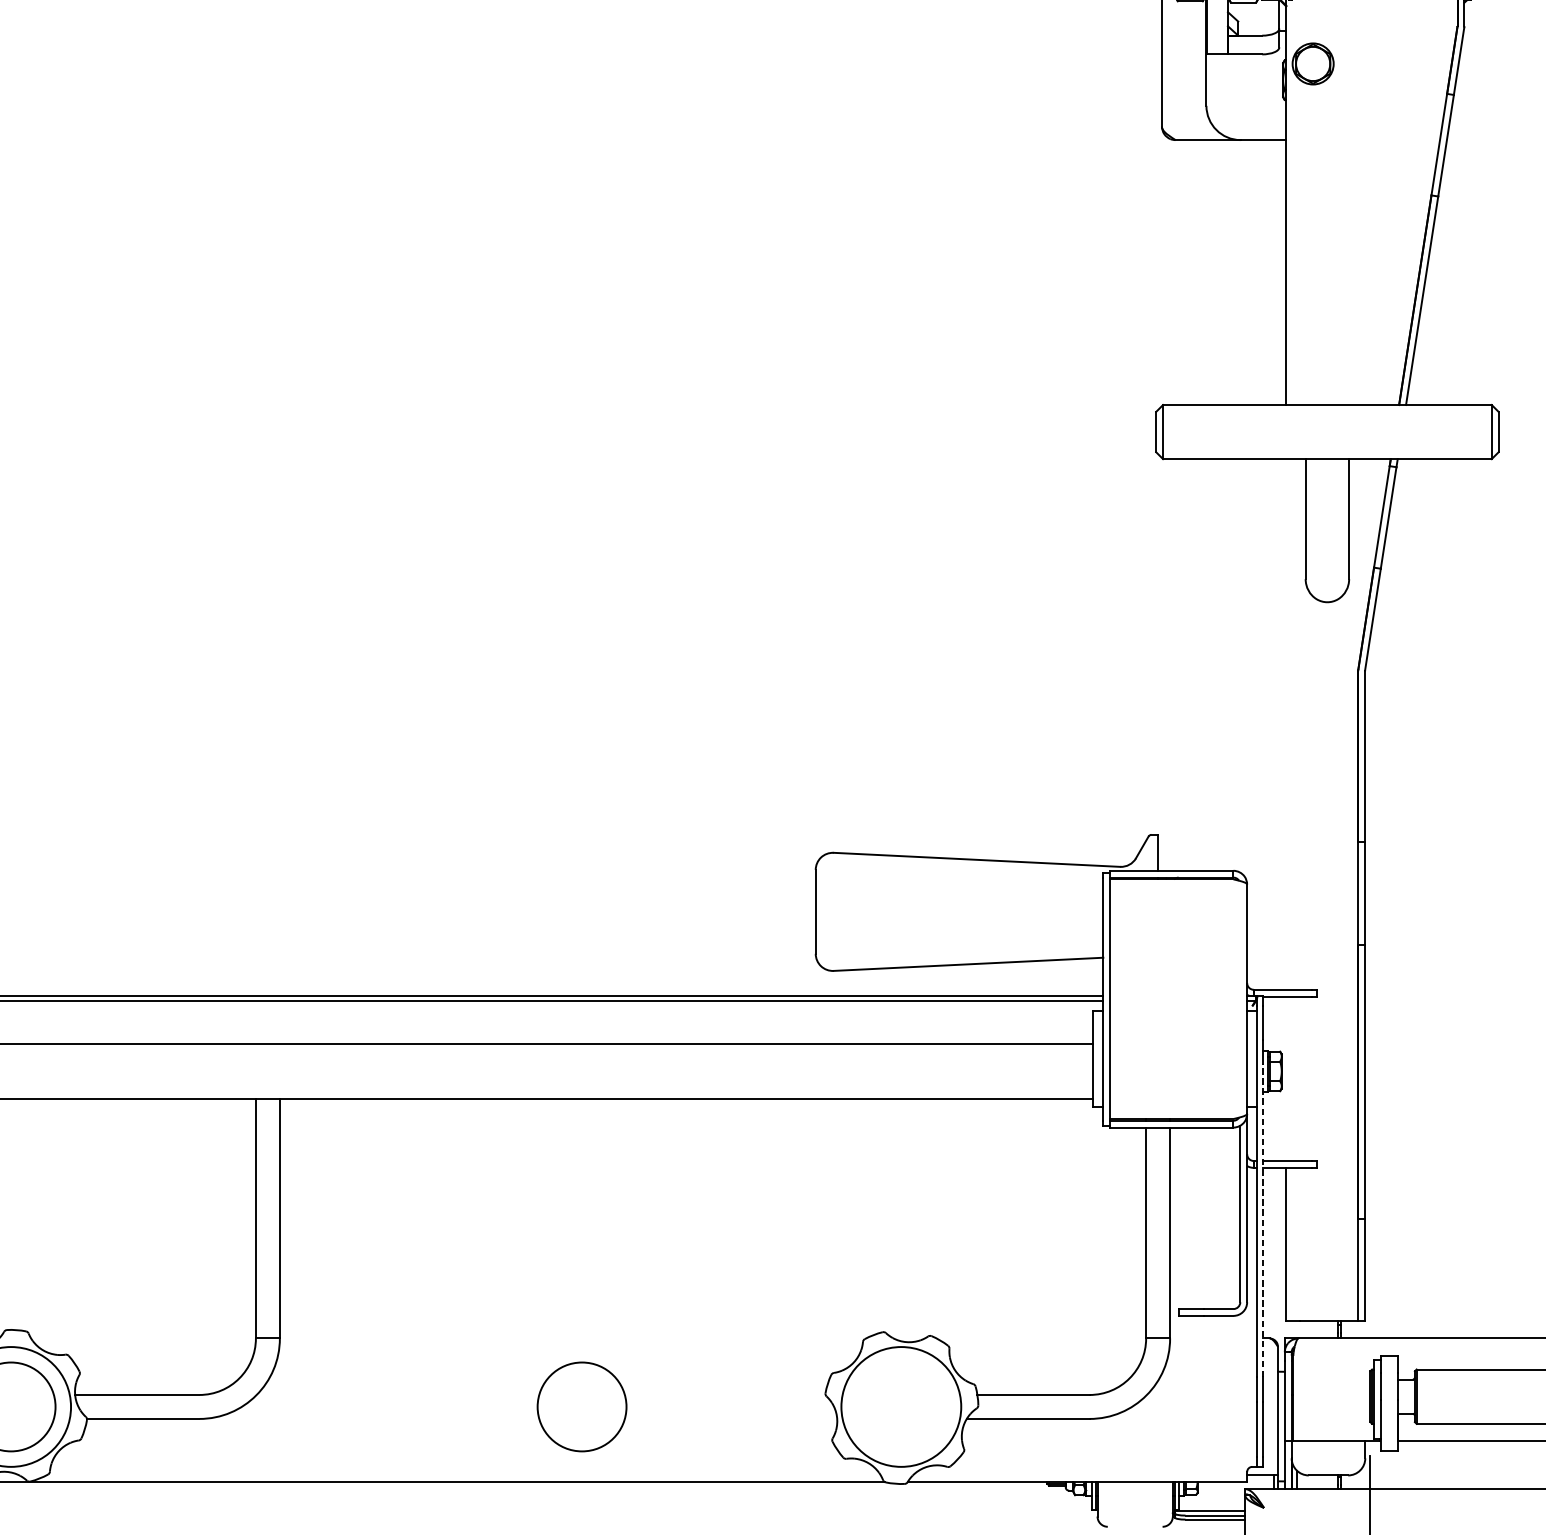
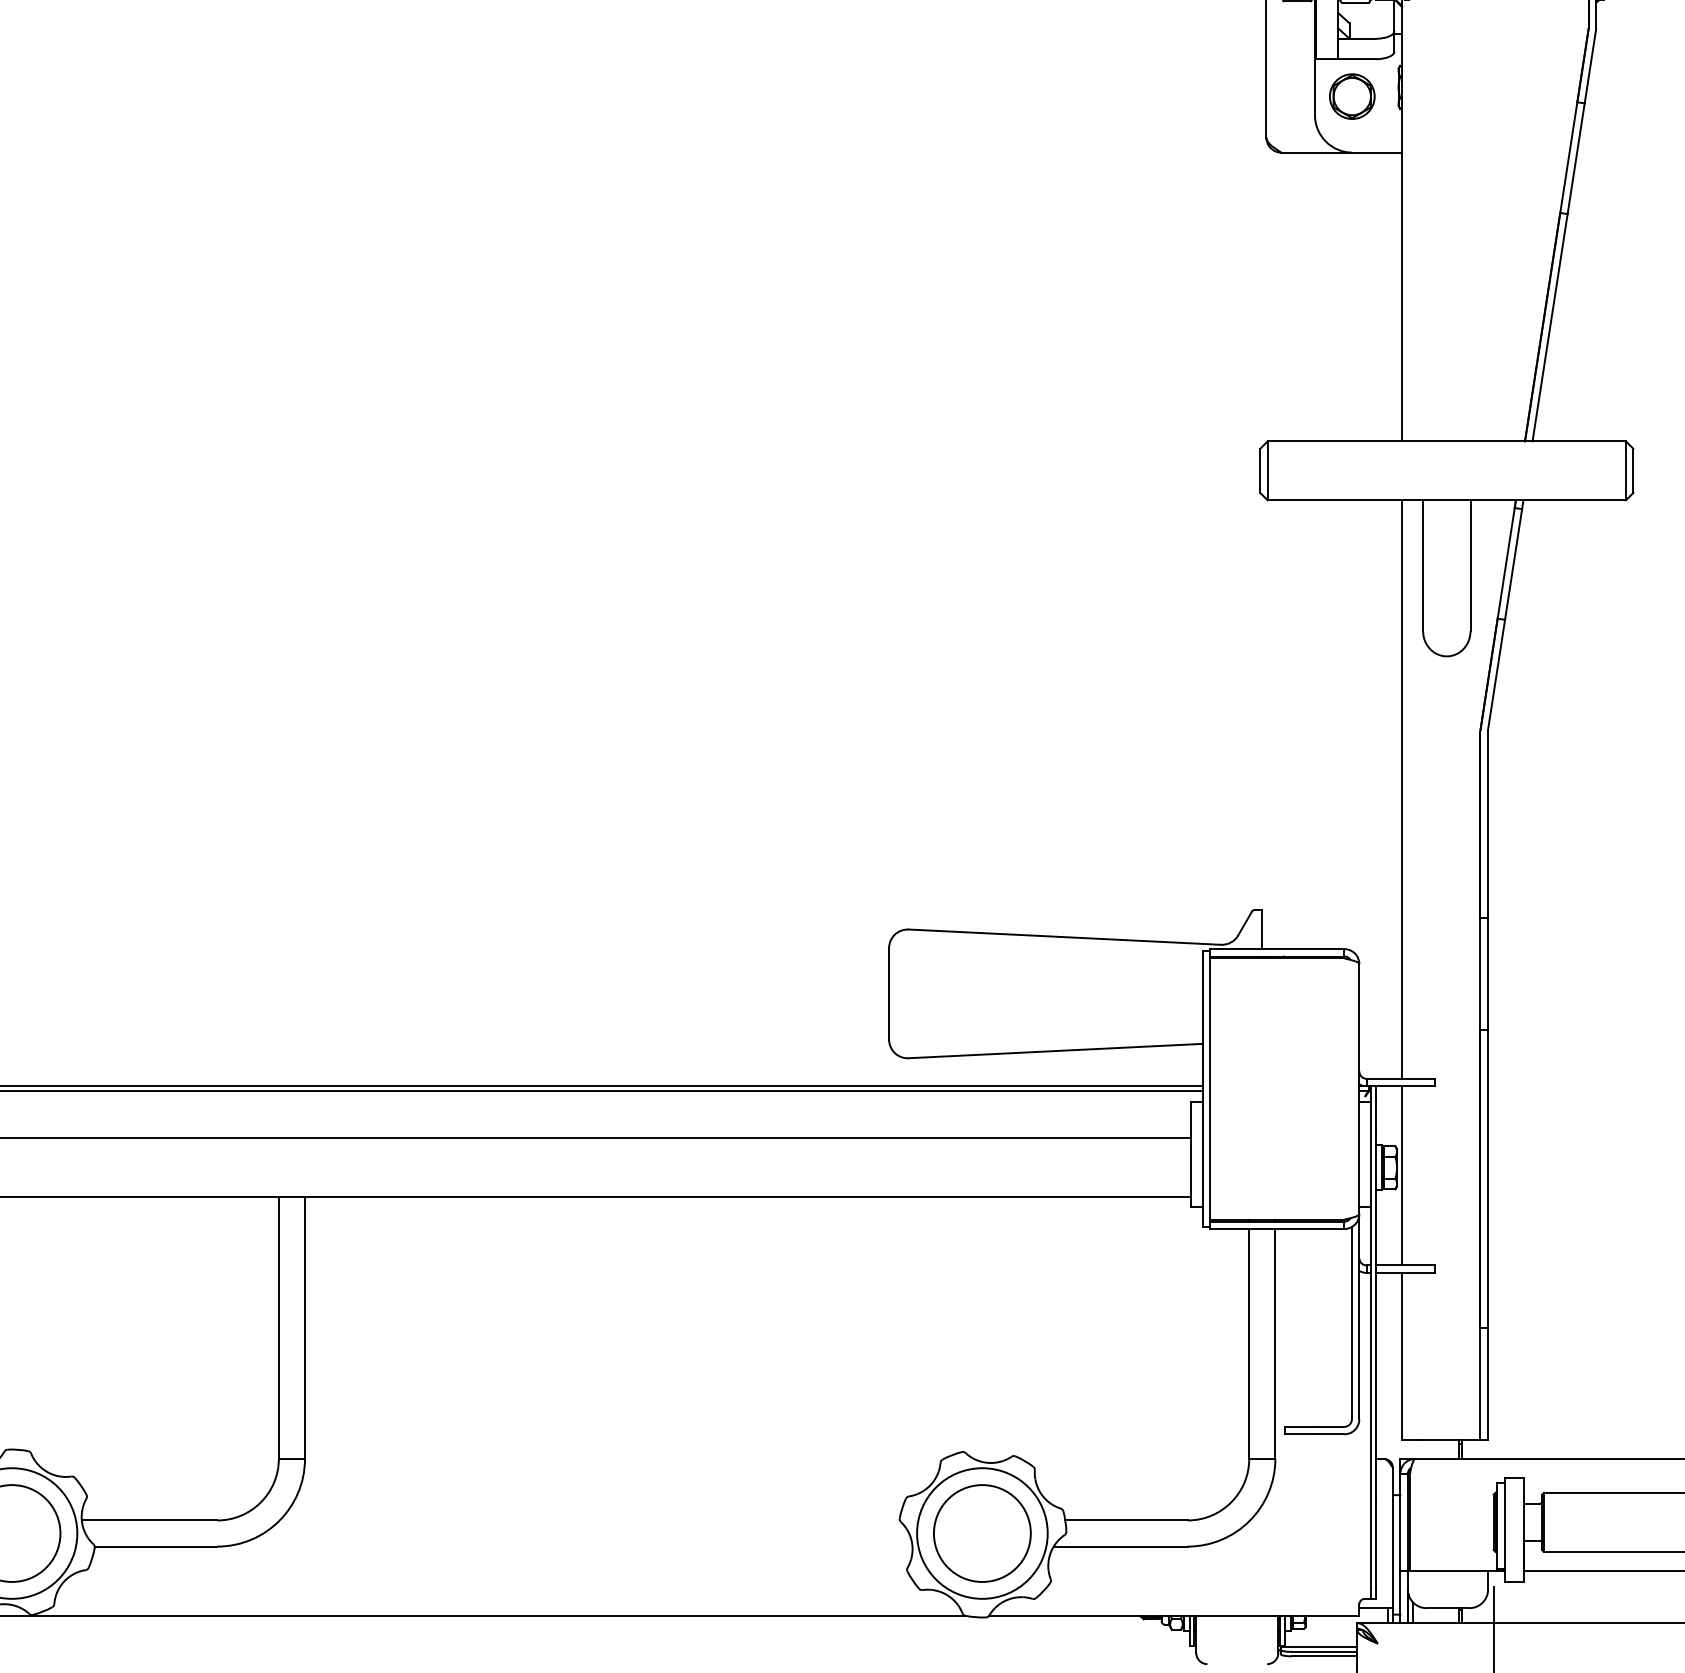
part: (1313, 63) -> (1352, 96), moved
line: (1286, 724) -> (1402, 789), added
line: (1286, 1078) -> (1402, 1175), added
line: (1262, 1220) -> (1376, 1330), dashed -> solid
circle: (582, 1406) -> (982, 1533), moved

